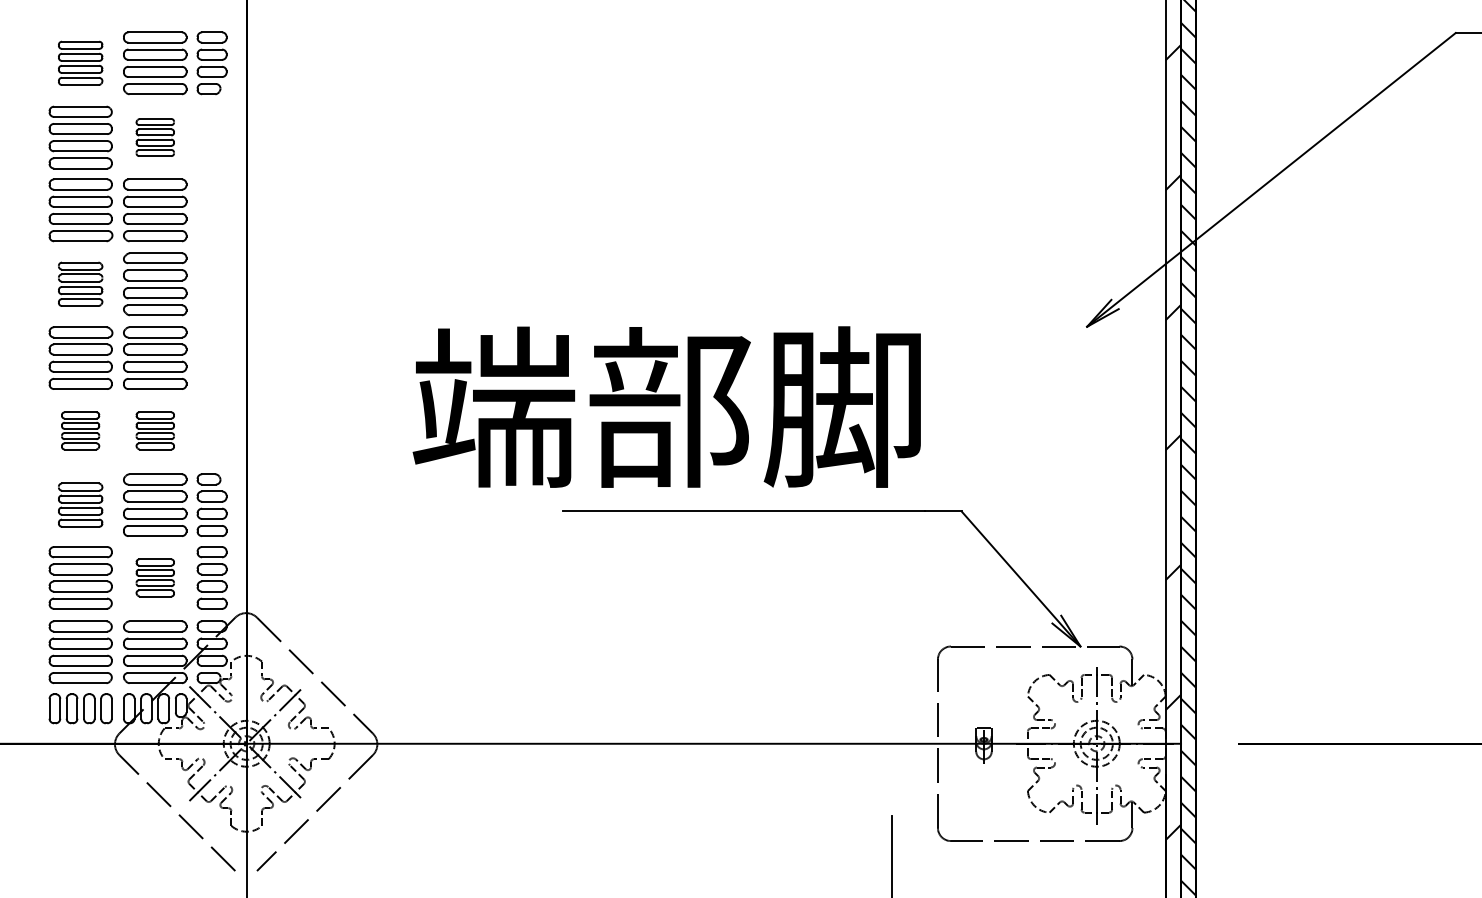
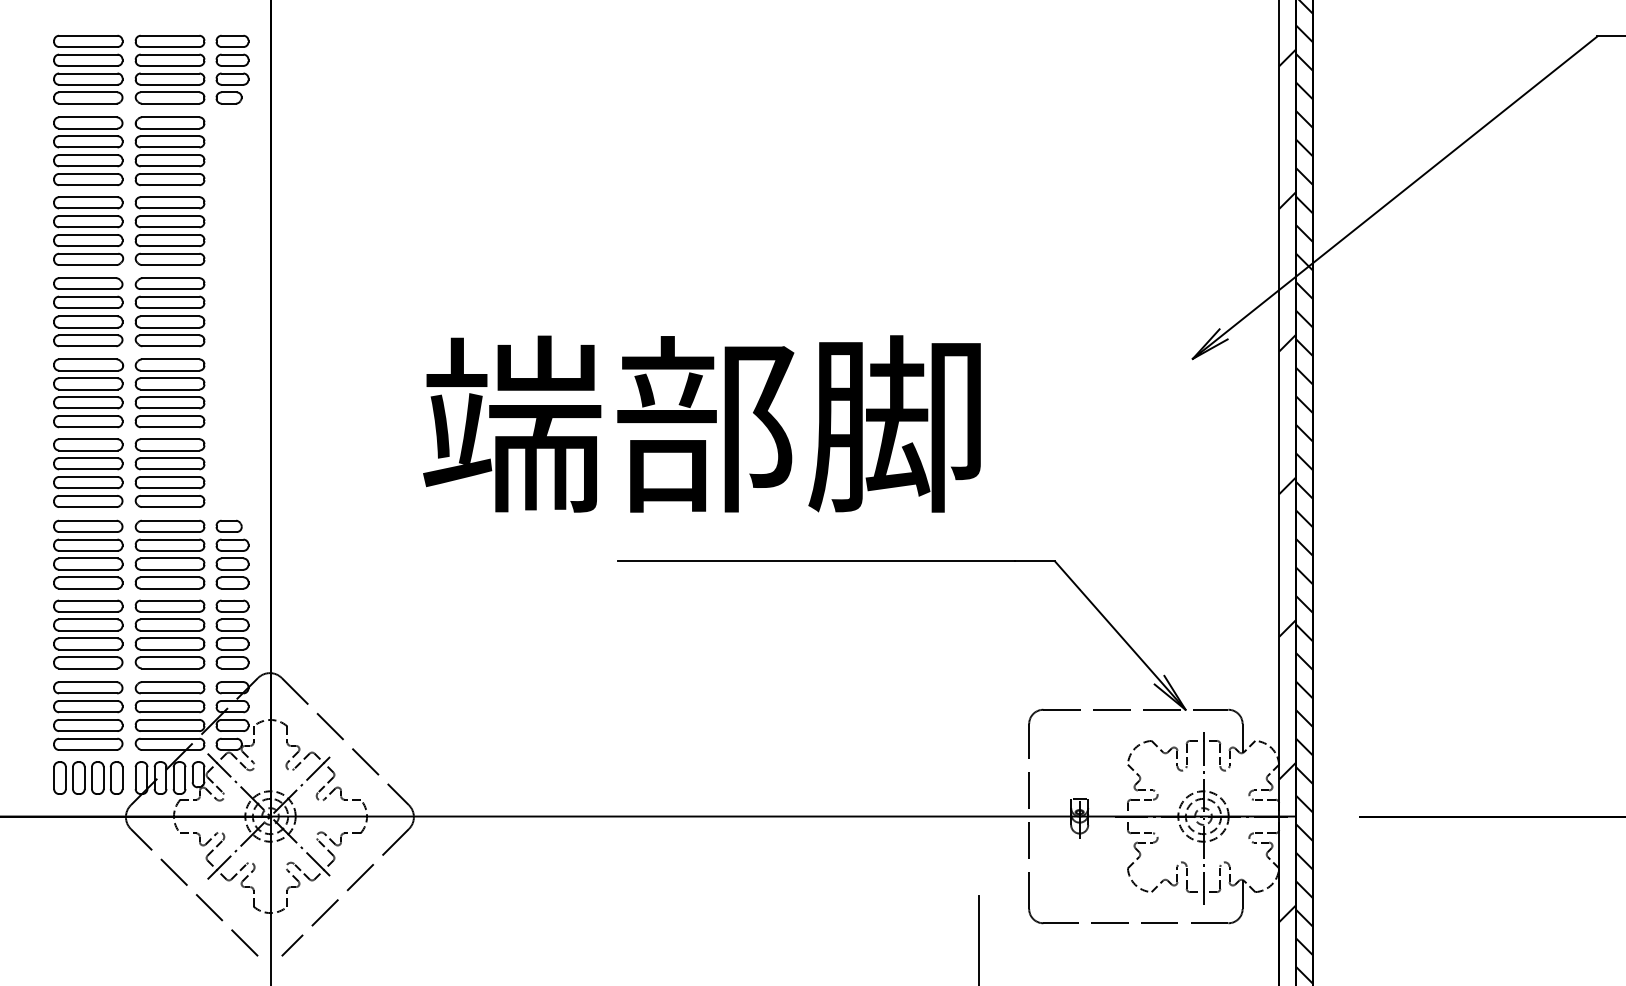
part: (80, 63) -> (88, 69), size x1.43
part: (155, 137) -> (170, 151), size x1.67
part: (80, 284) -> (88, 312), size x1.43
text: (666, 406) -> (701, 423), moved
part: (80, 430) -> (88, 472), size x1.67
part: (155, 430) -> (170, 472), size x1.67
part: (80, 504) -> (88, 553), size x1.43
part: (155, 577) -> (170, 634), size x1.67

